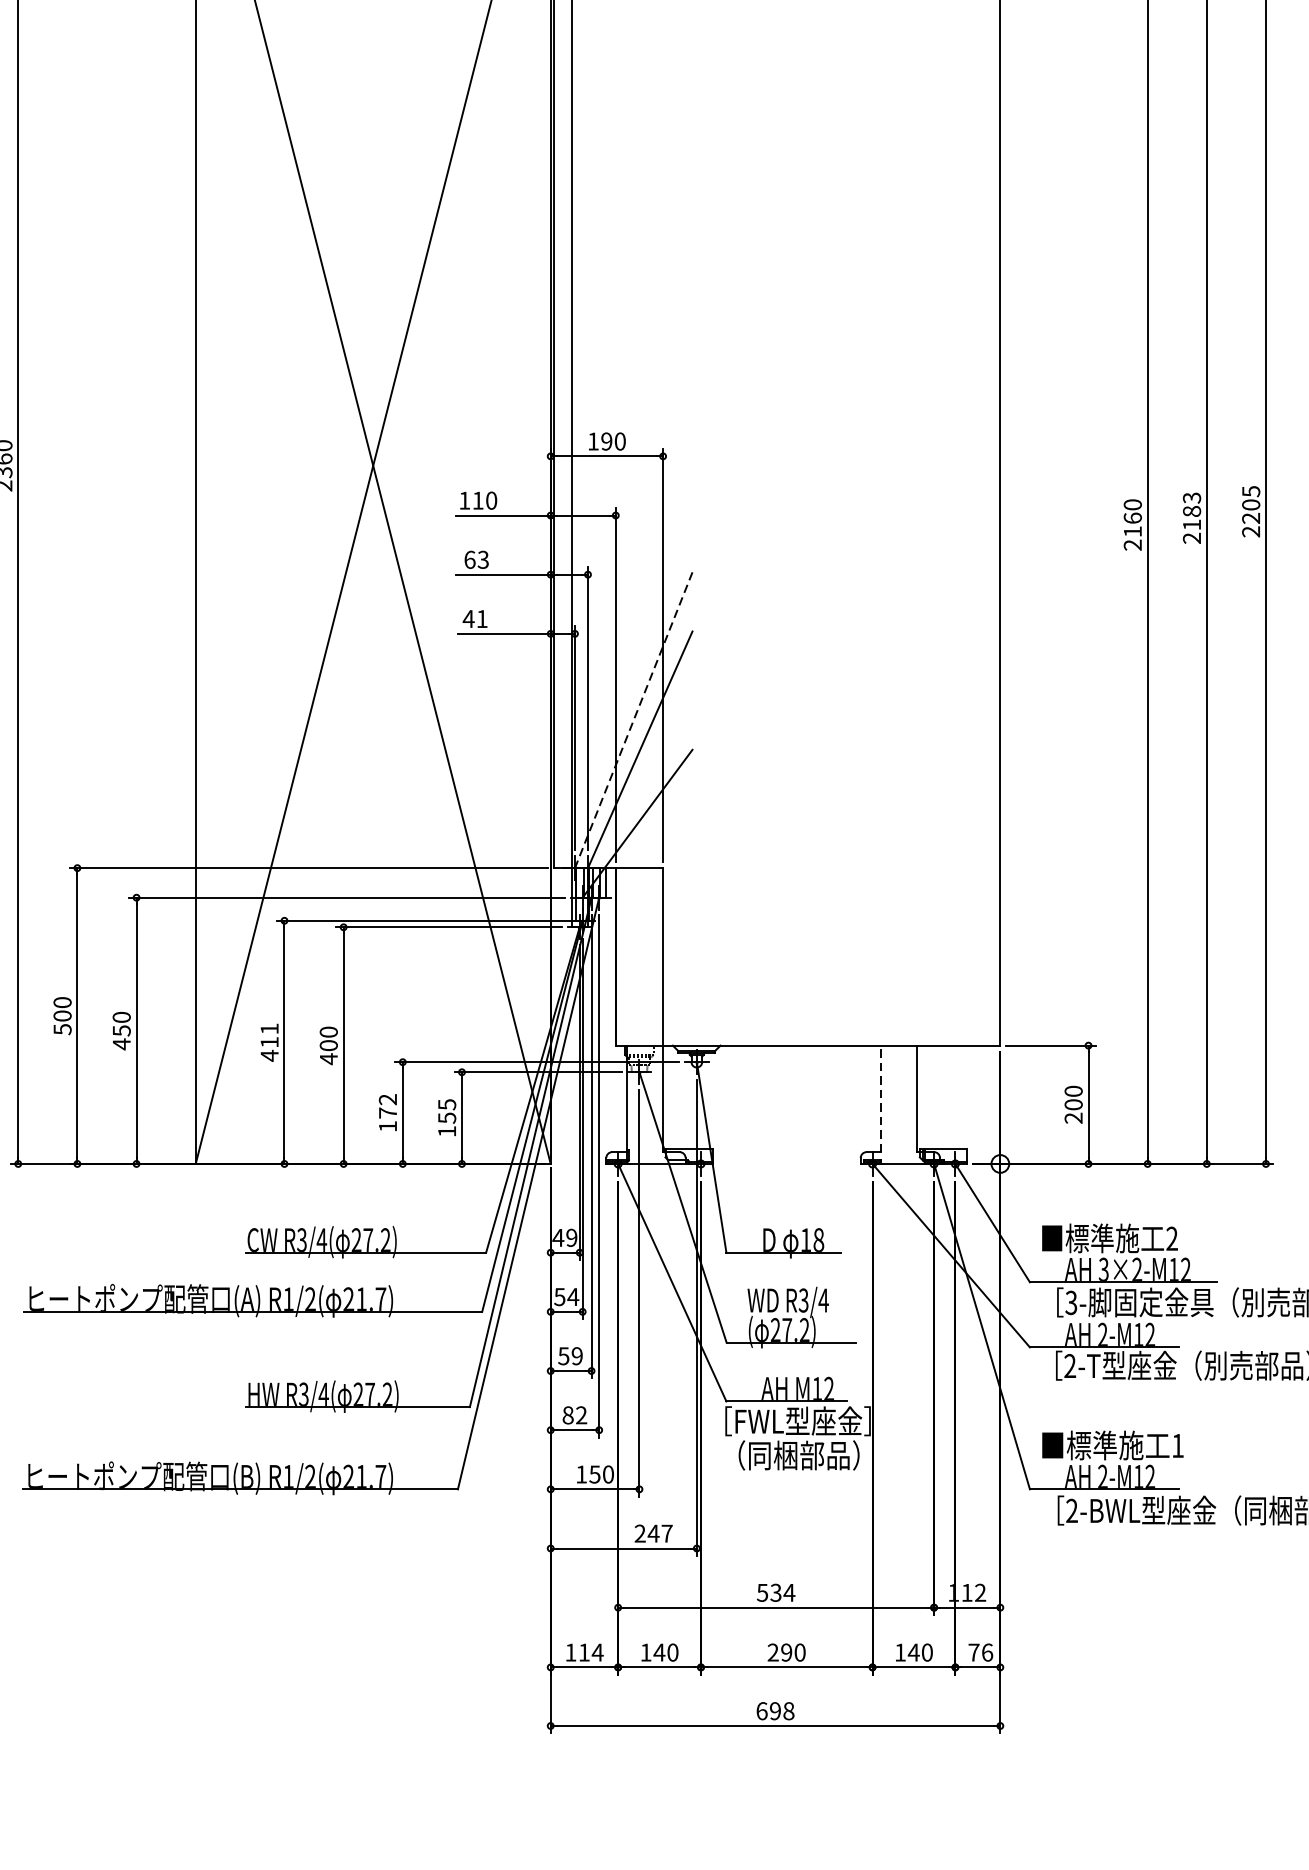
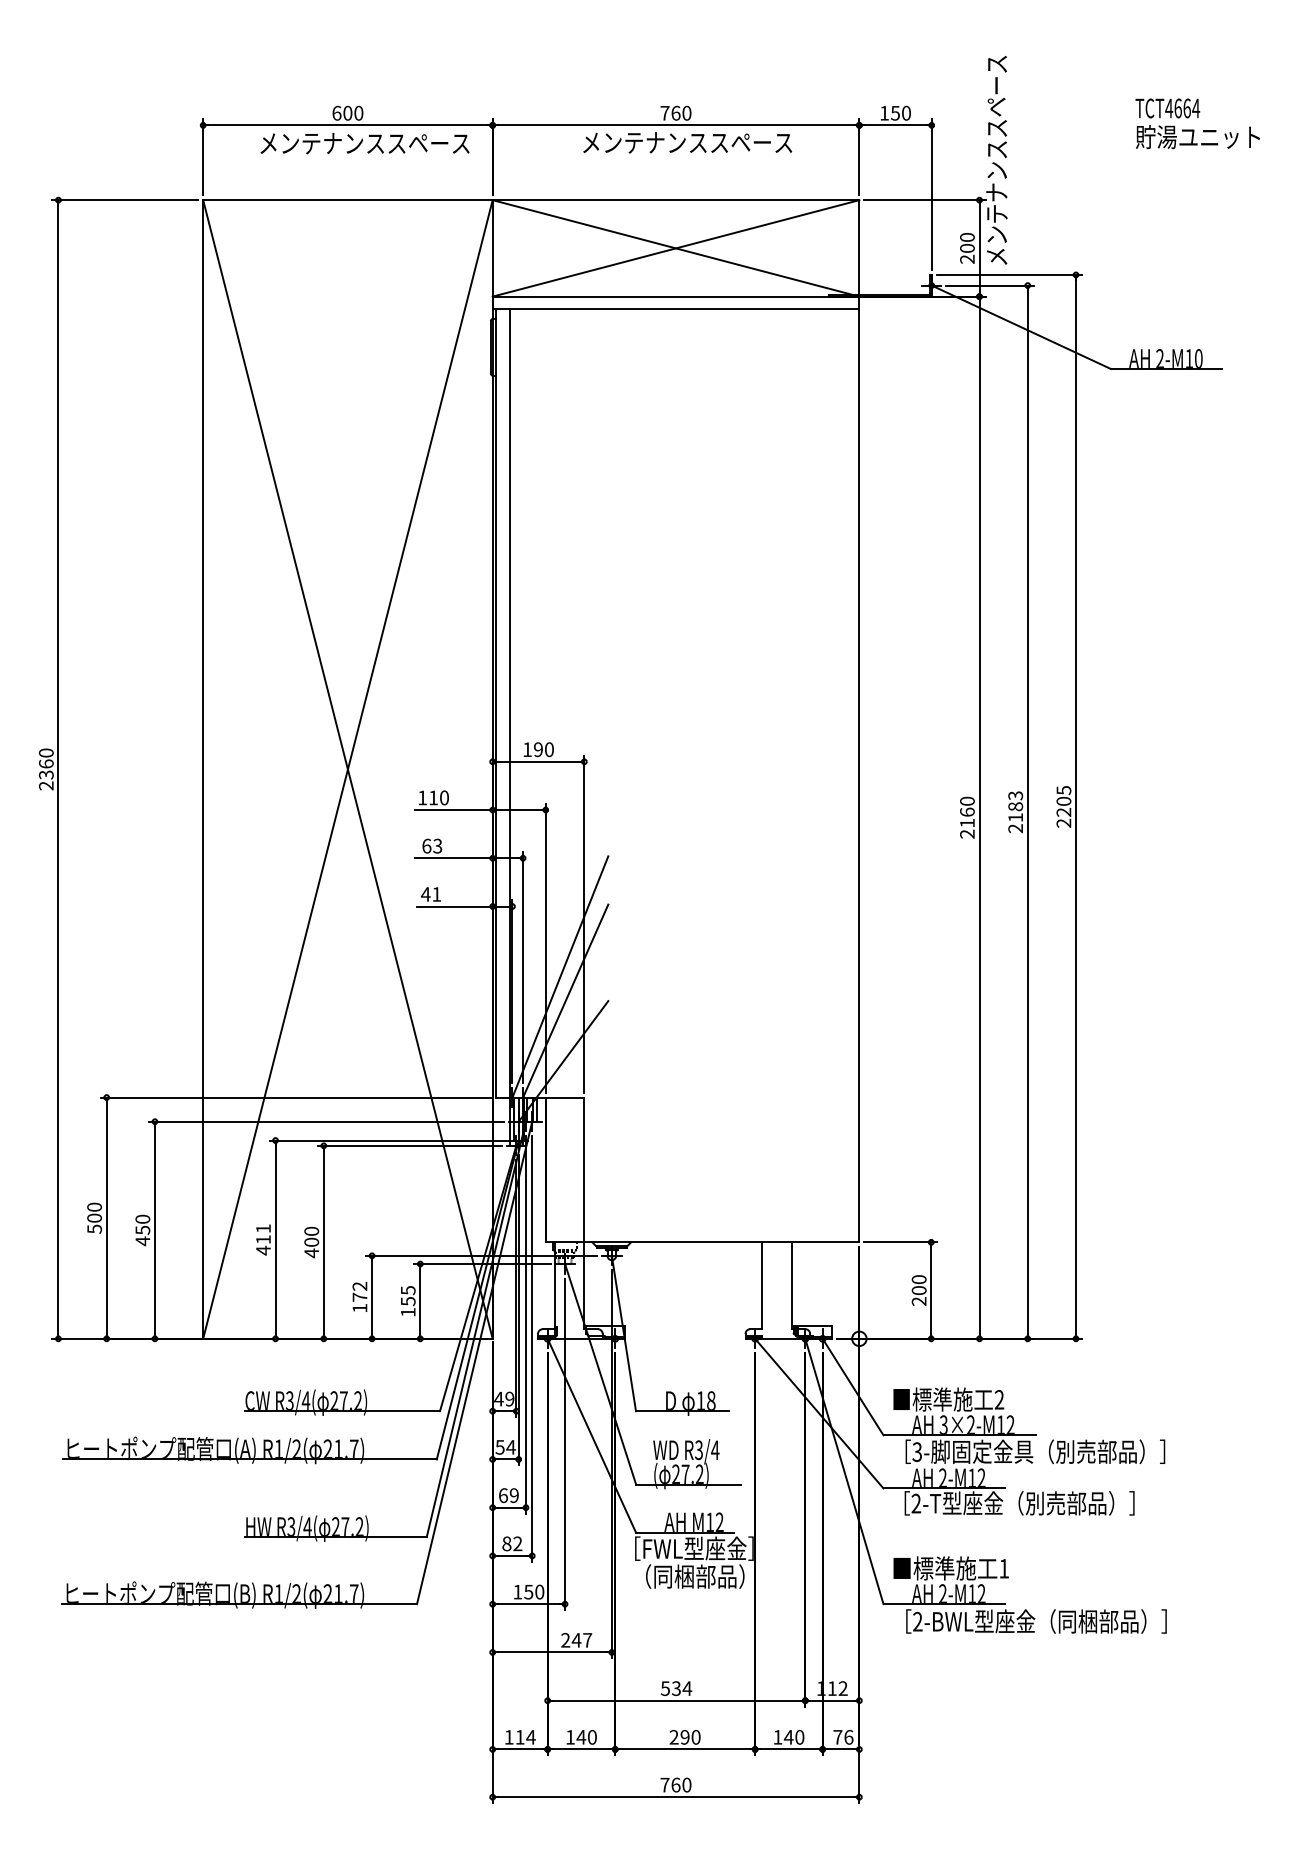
line: (633, 719) -> (560, 976), dashed -> solid
line: (881, 1098) -> (762, 1285), dashed -> solid
text: (562, 1356) -> (502, 1495), 59 -> 69
text: (774, 1710) -> (675, 1784), 698 -> 760

